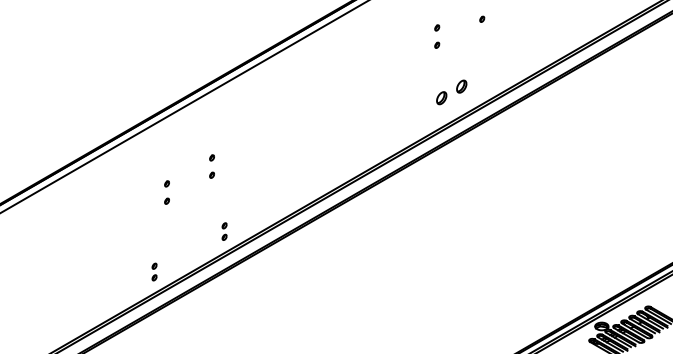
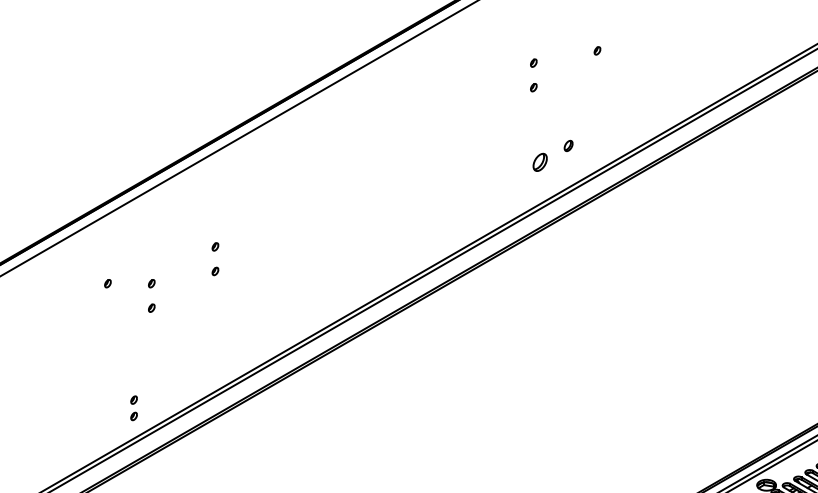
part: (461, 86) -> (568, 145), size x0.6
part: (135, 183) -> (107, 283), added
part: (224, 231) -> (232, 350), removed

